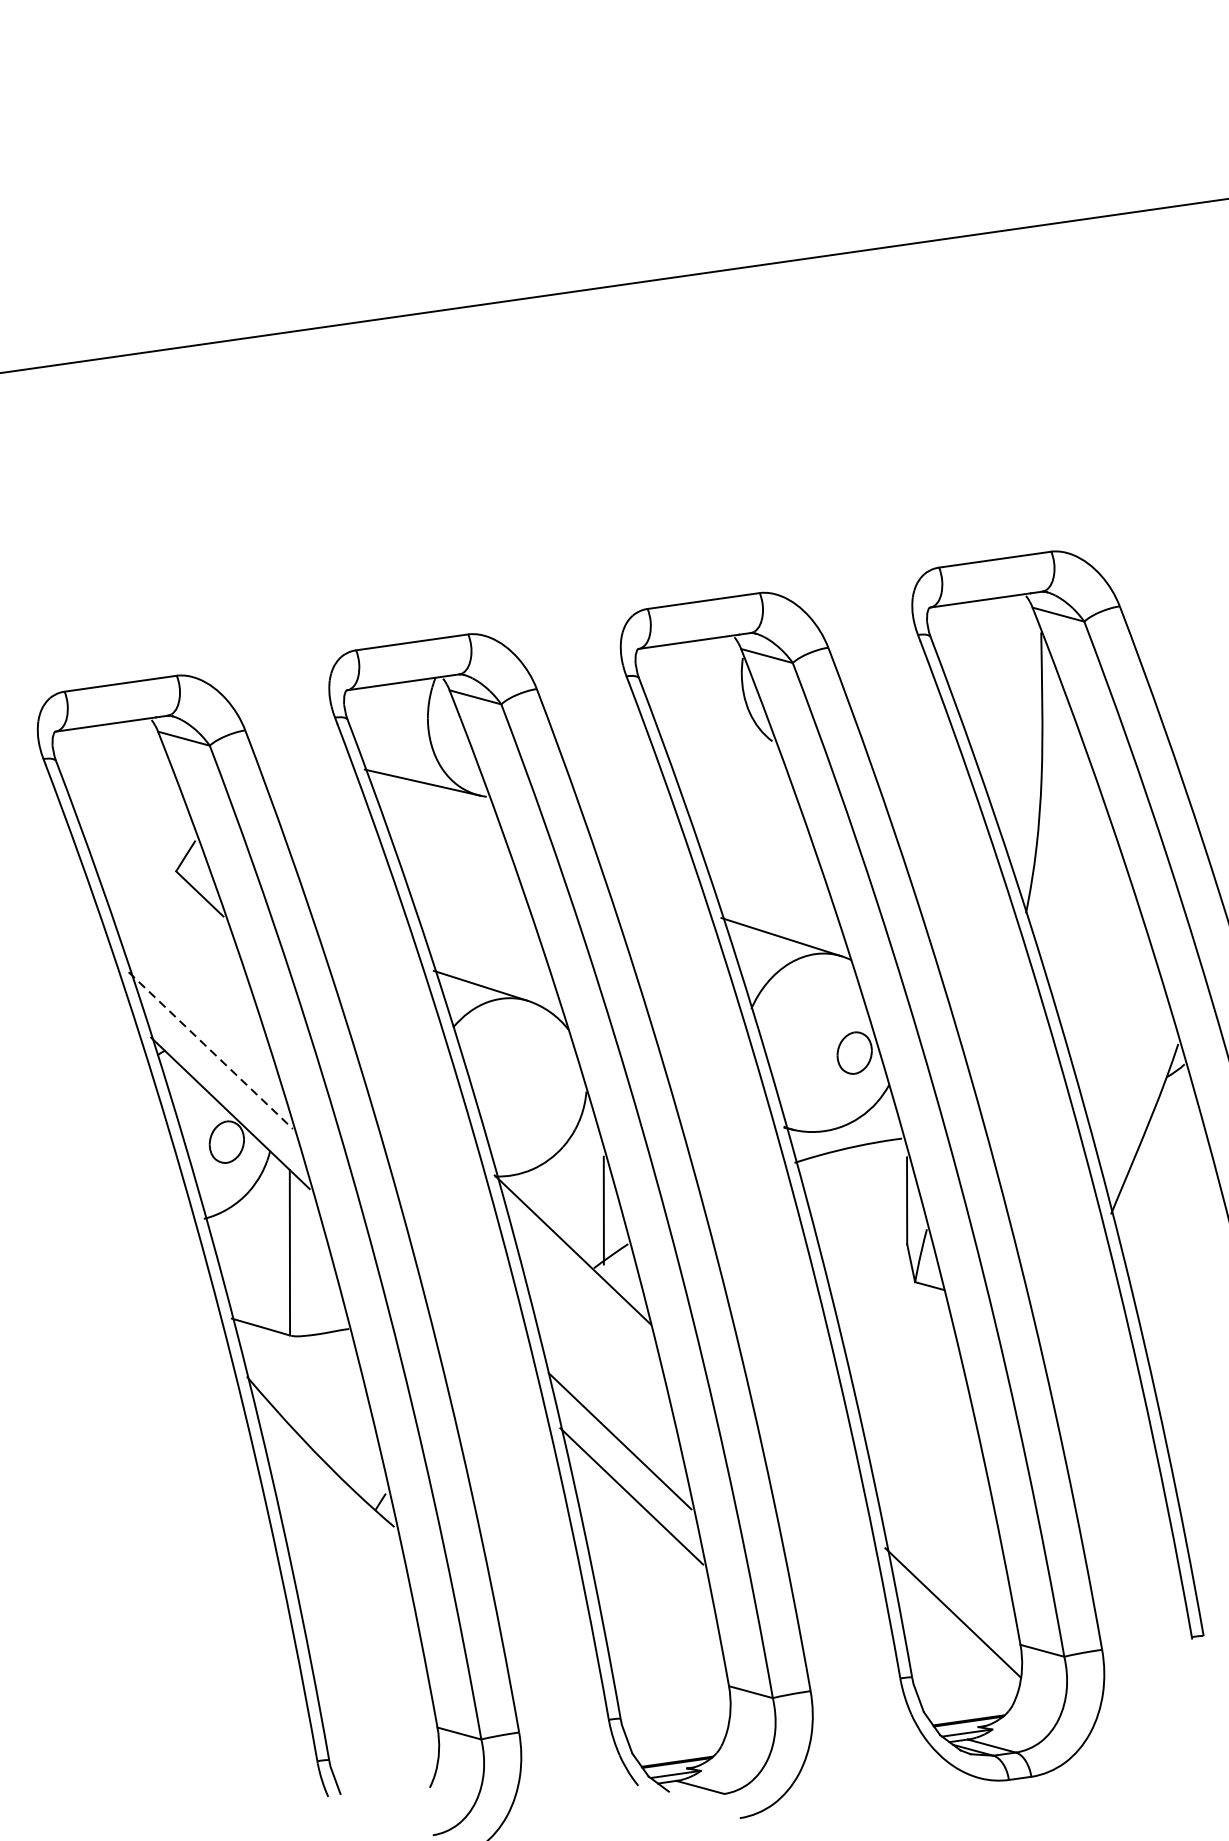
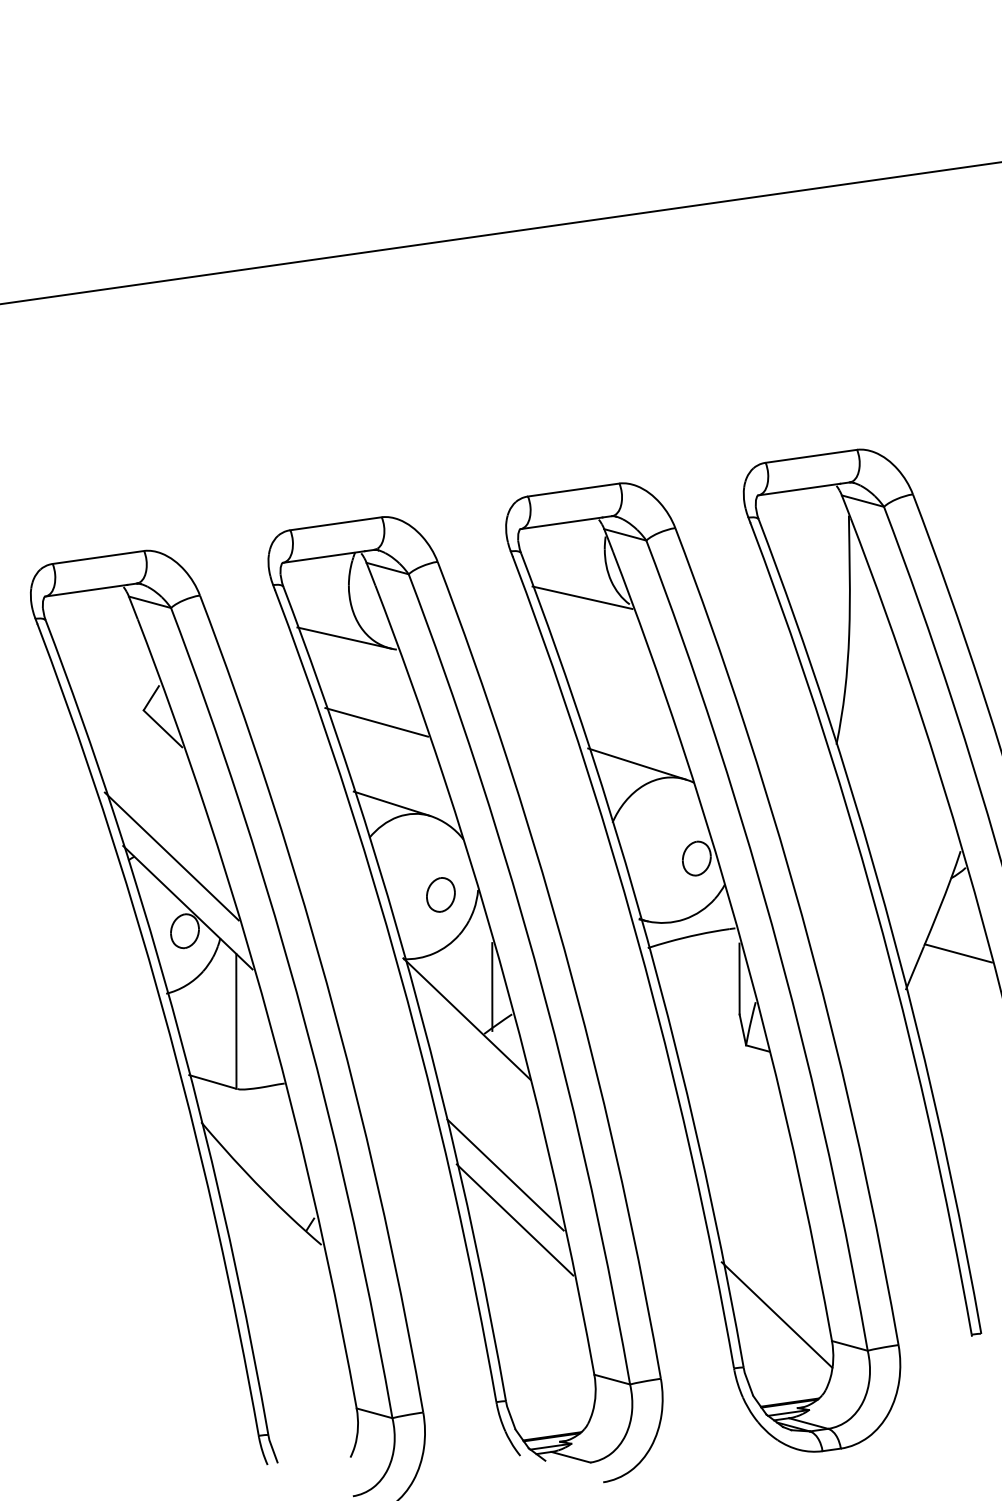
line: (714, 732) -> (582, 597), added
line: (461, 886) -> (376, 722), added
line: (210, 1050) -> (171, 856), dashed -> solid
part: (540, 1097) -> (440, 894), added
line: (1174, 1169) -> (957, 953), added

